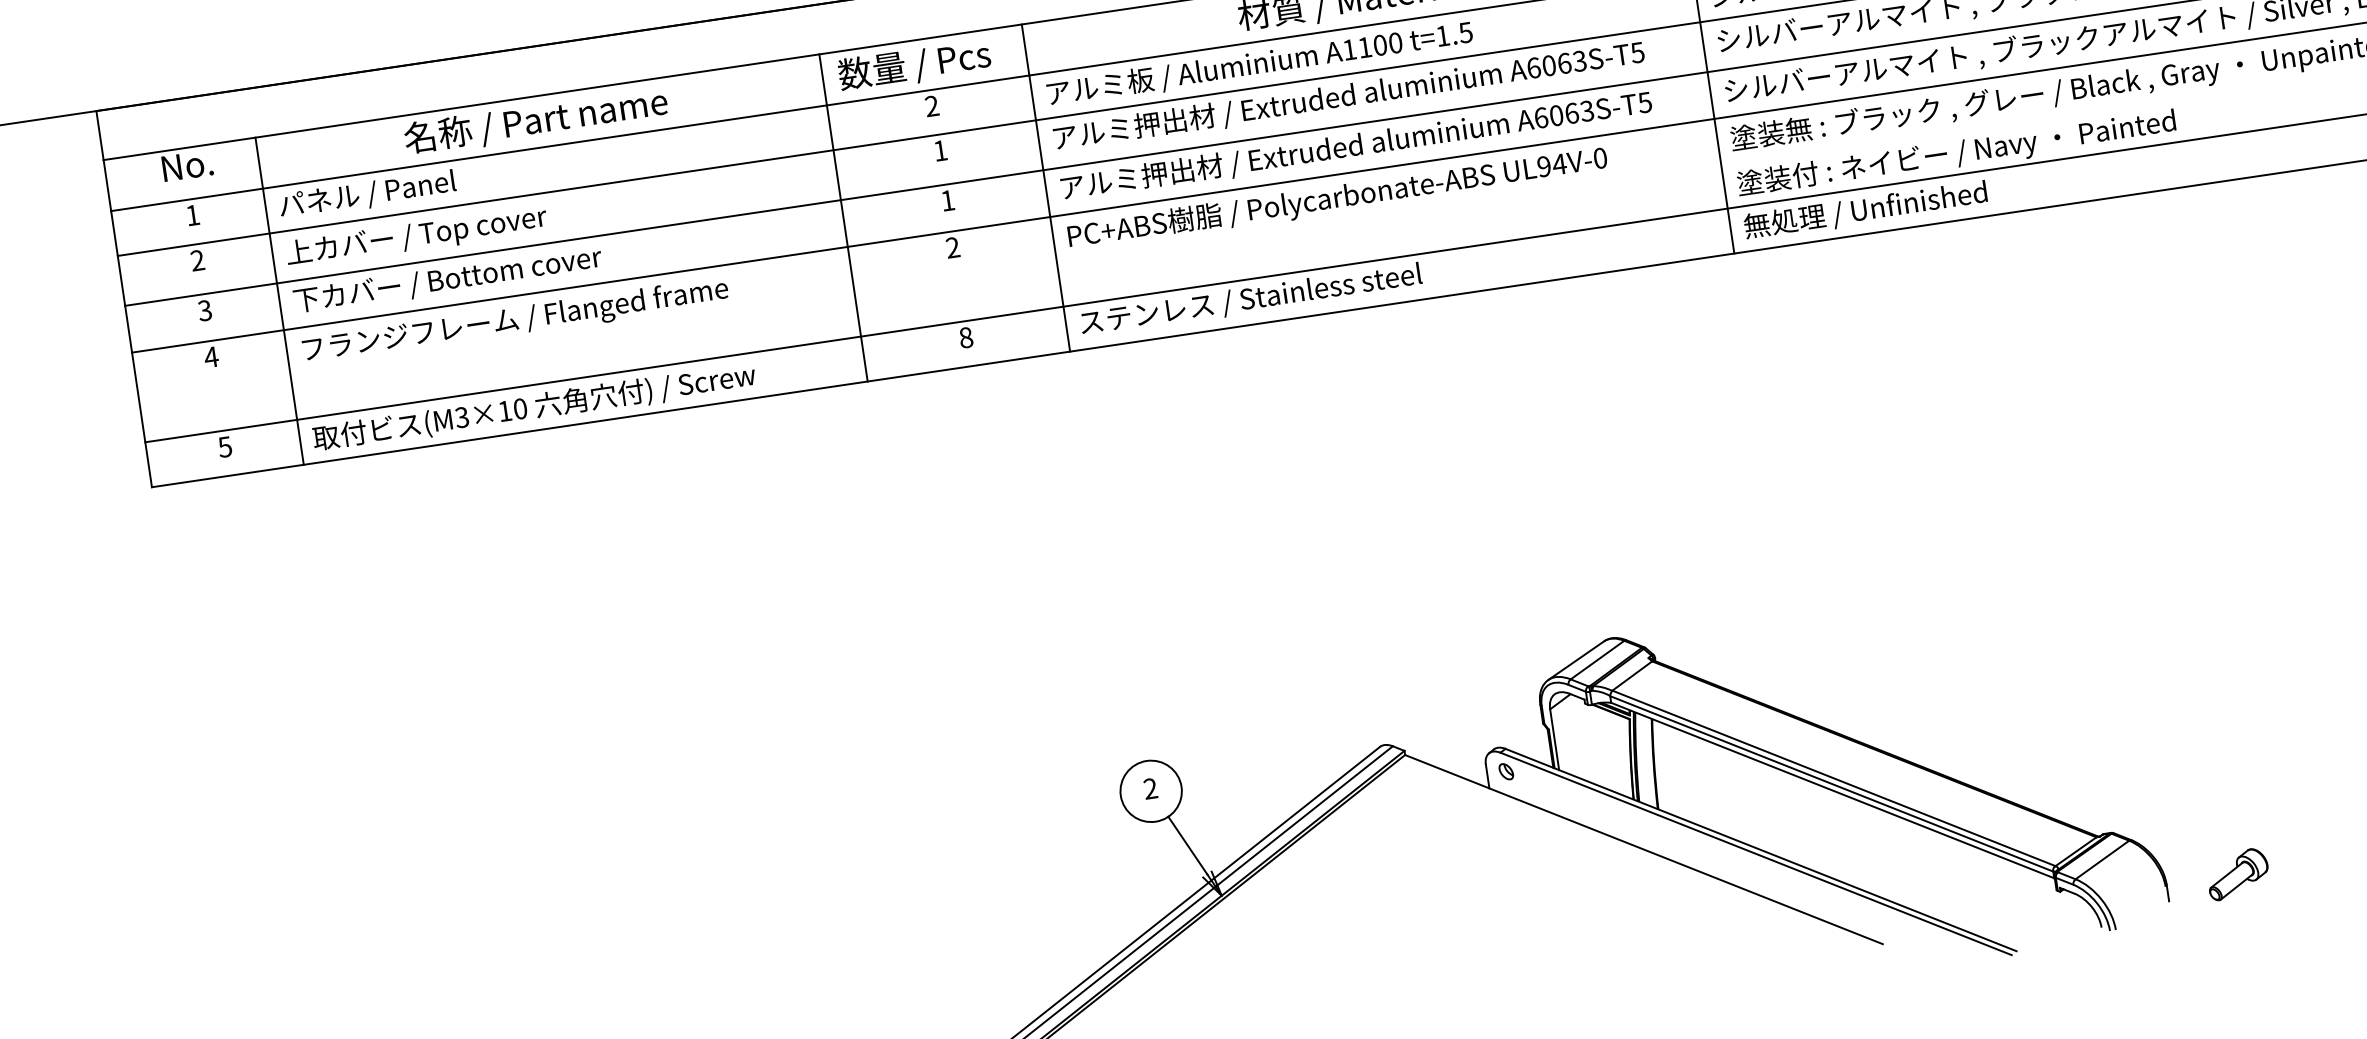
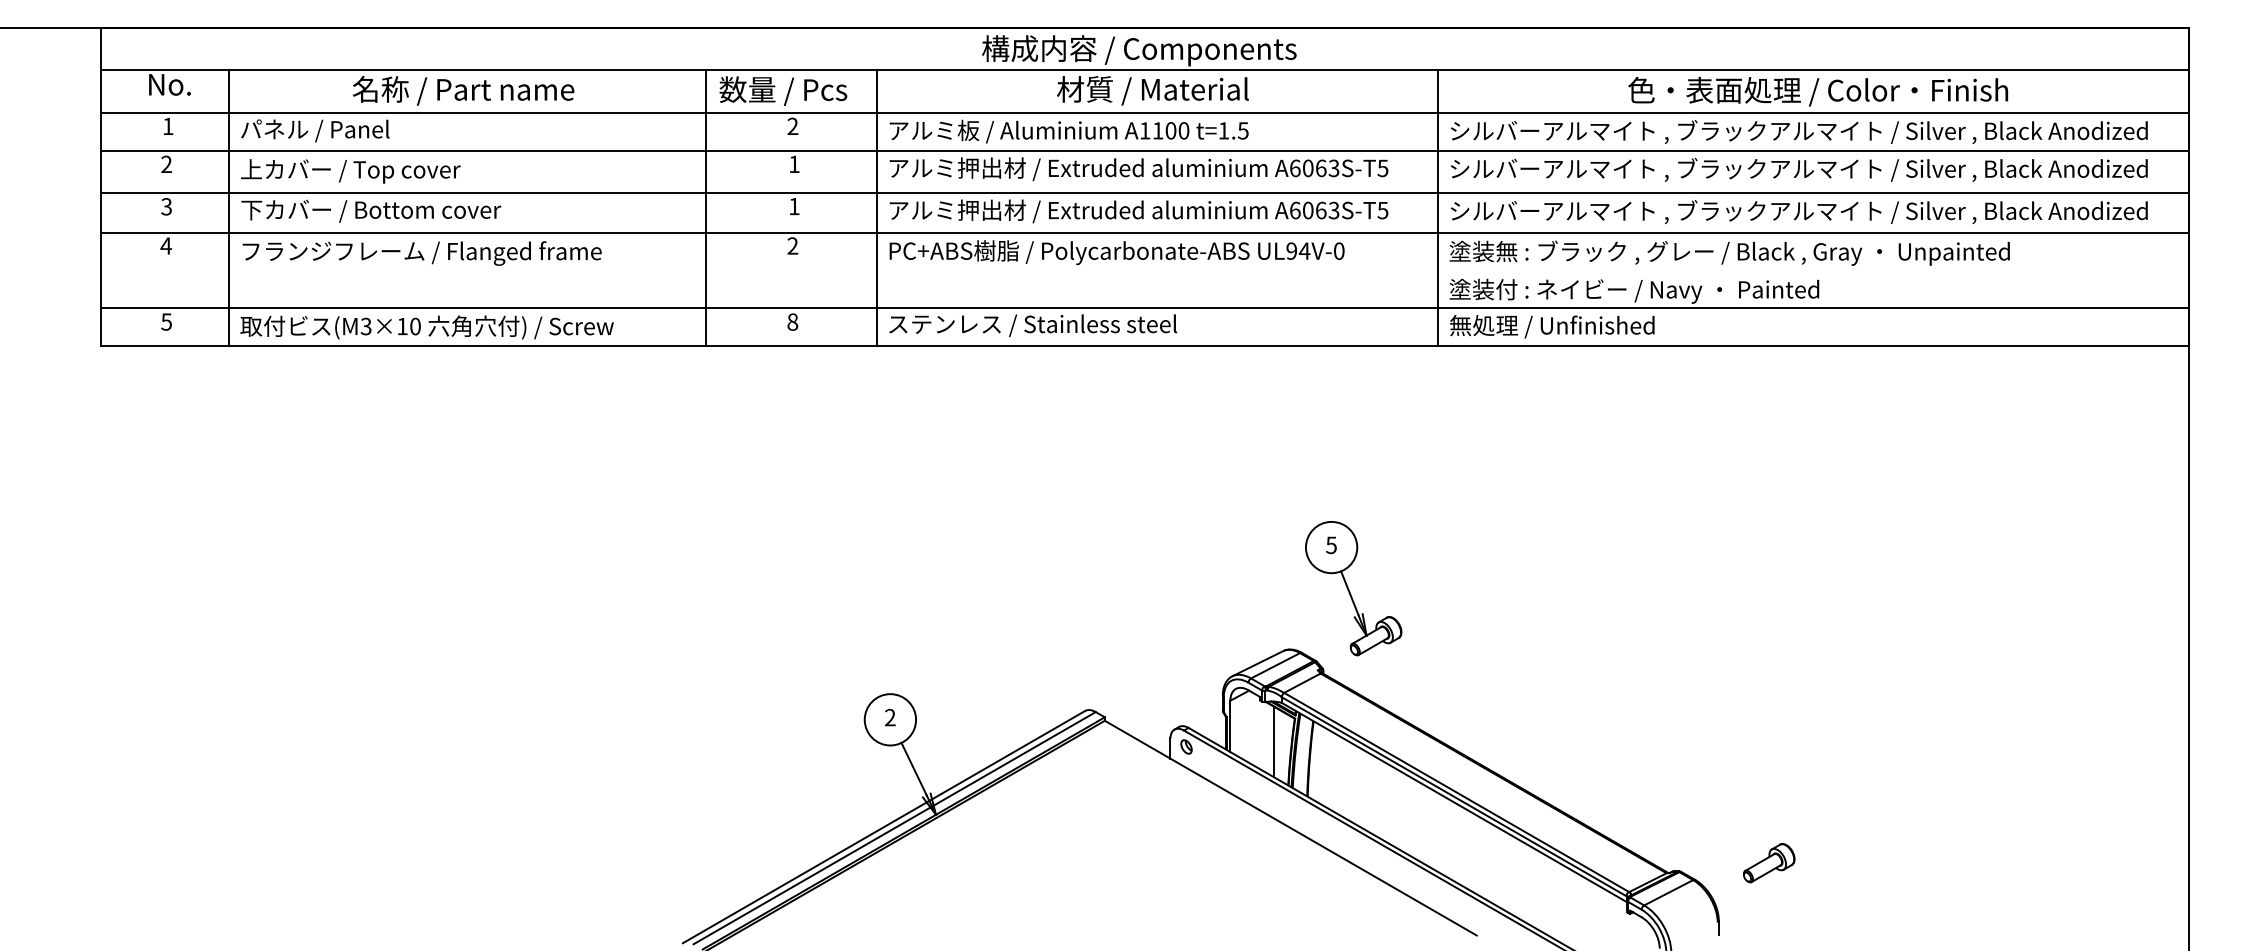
part: (1676, 555) -> (1353, 588), added
line: (1609, 749) -> (1274, 741), added
part: (2238, 874) -> (1769, 863), moved

